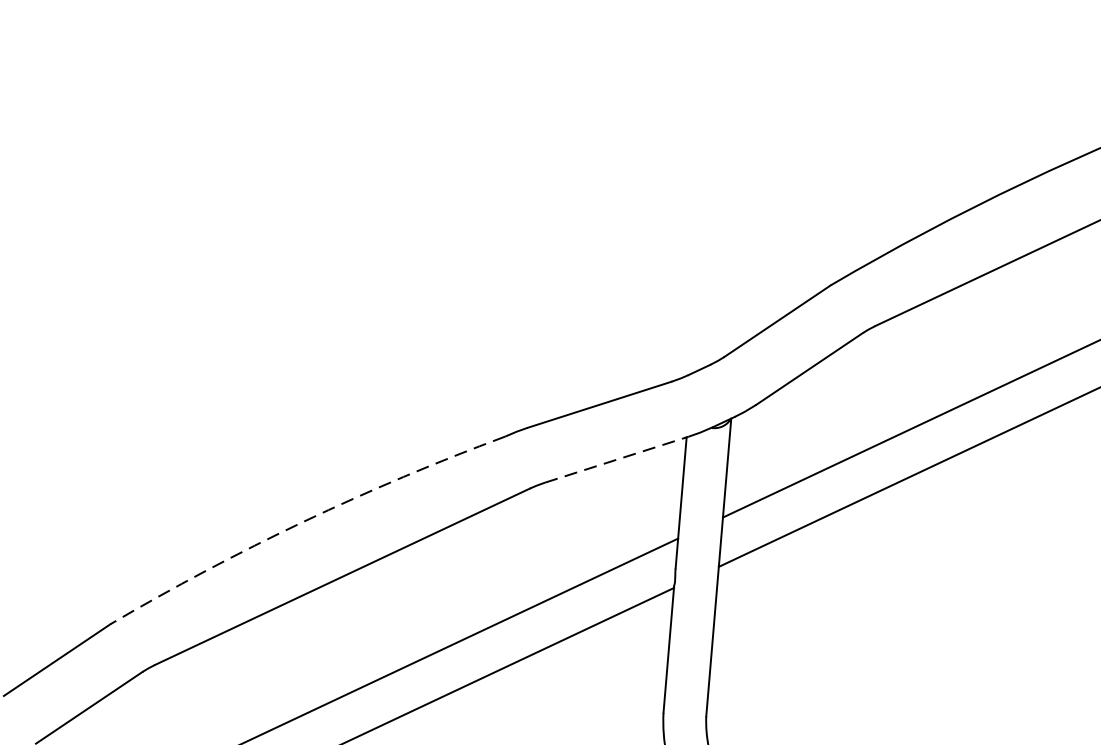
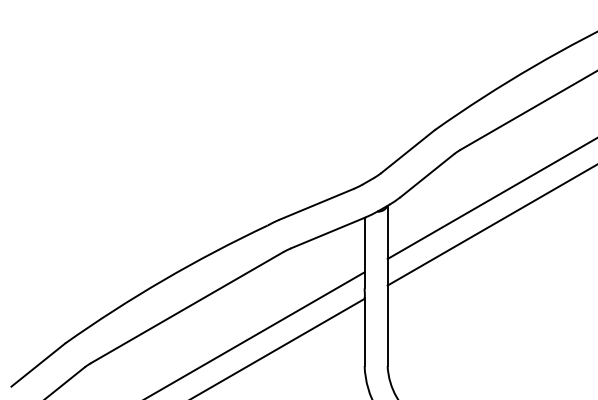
line: (617, 459) -> (328, 232), dashed -> solid
arc: (302, 522) -> (163, 280), dashed -> solid

